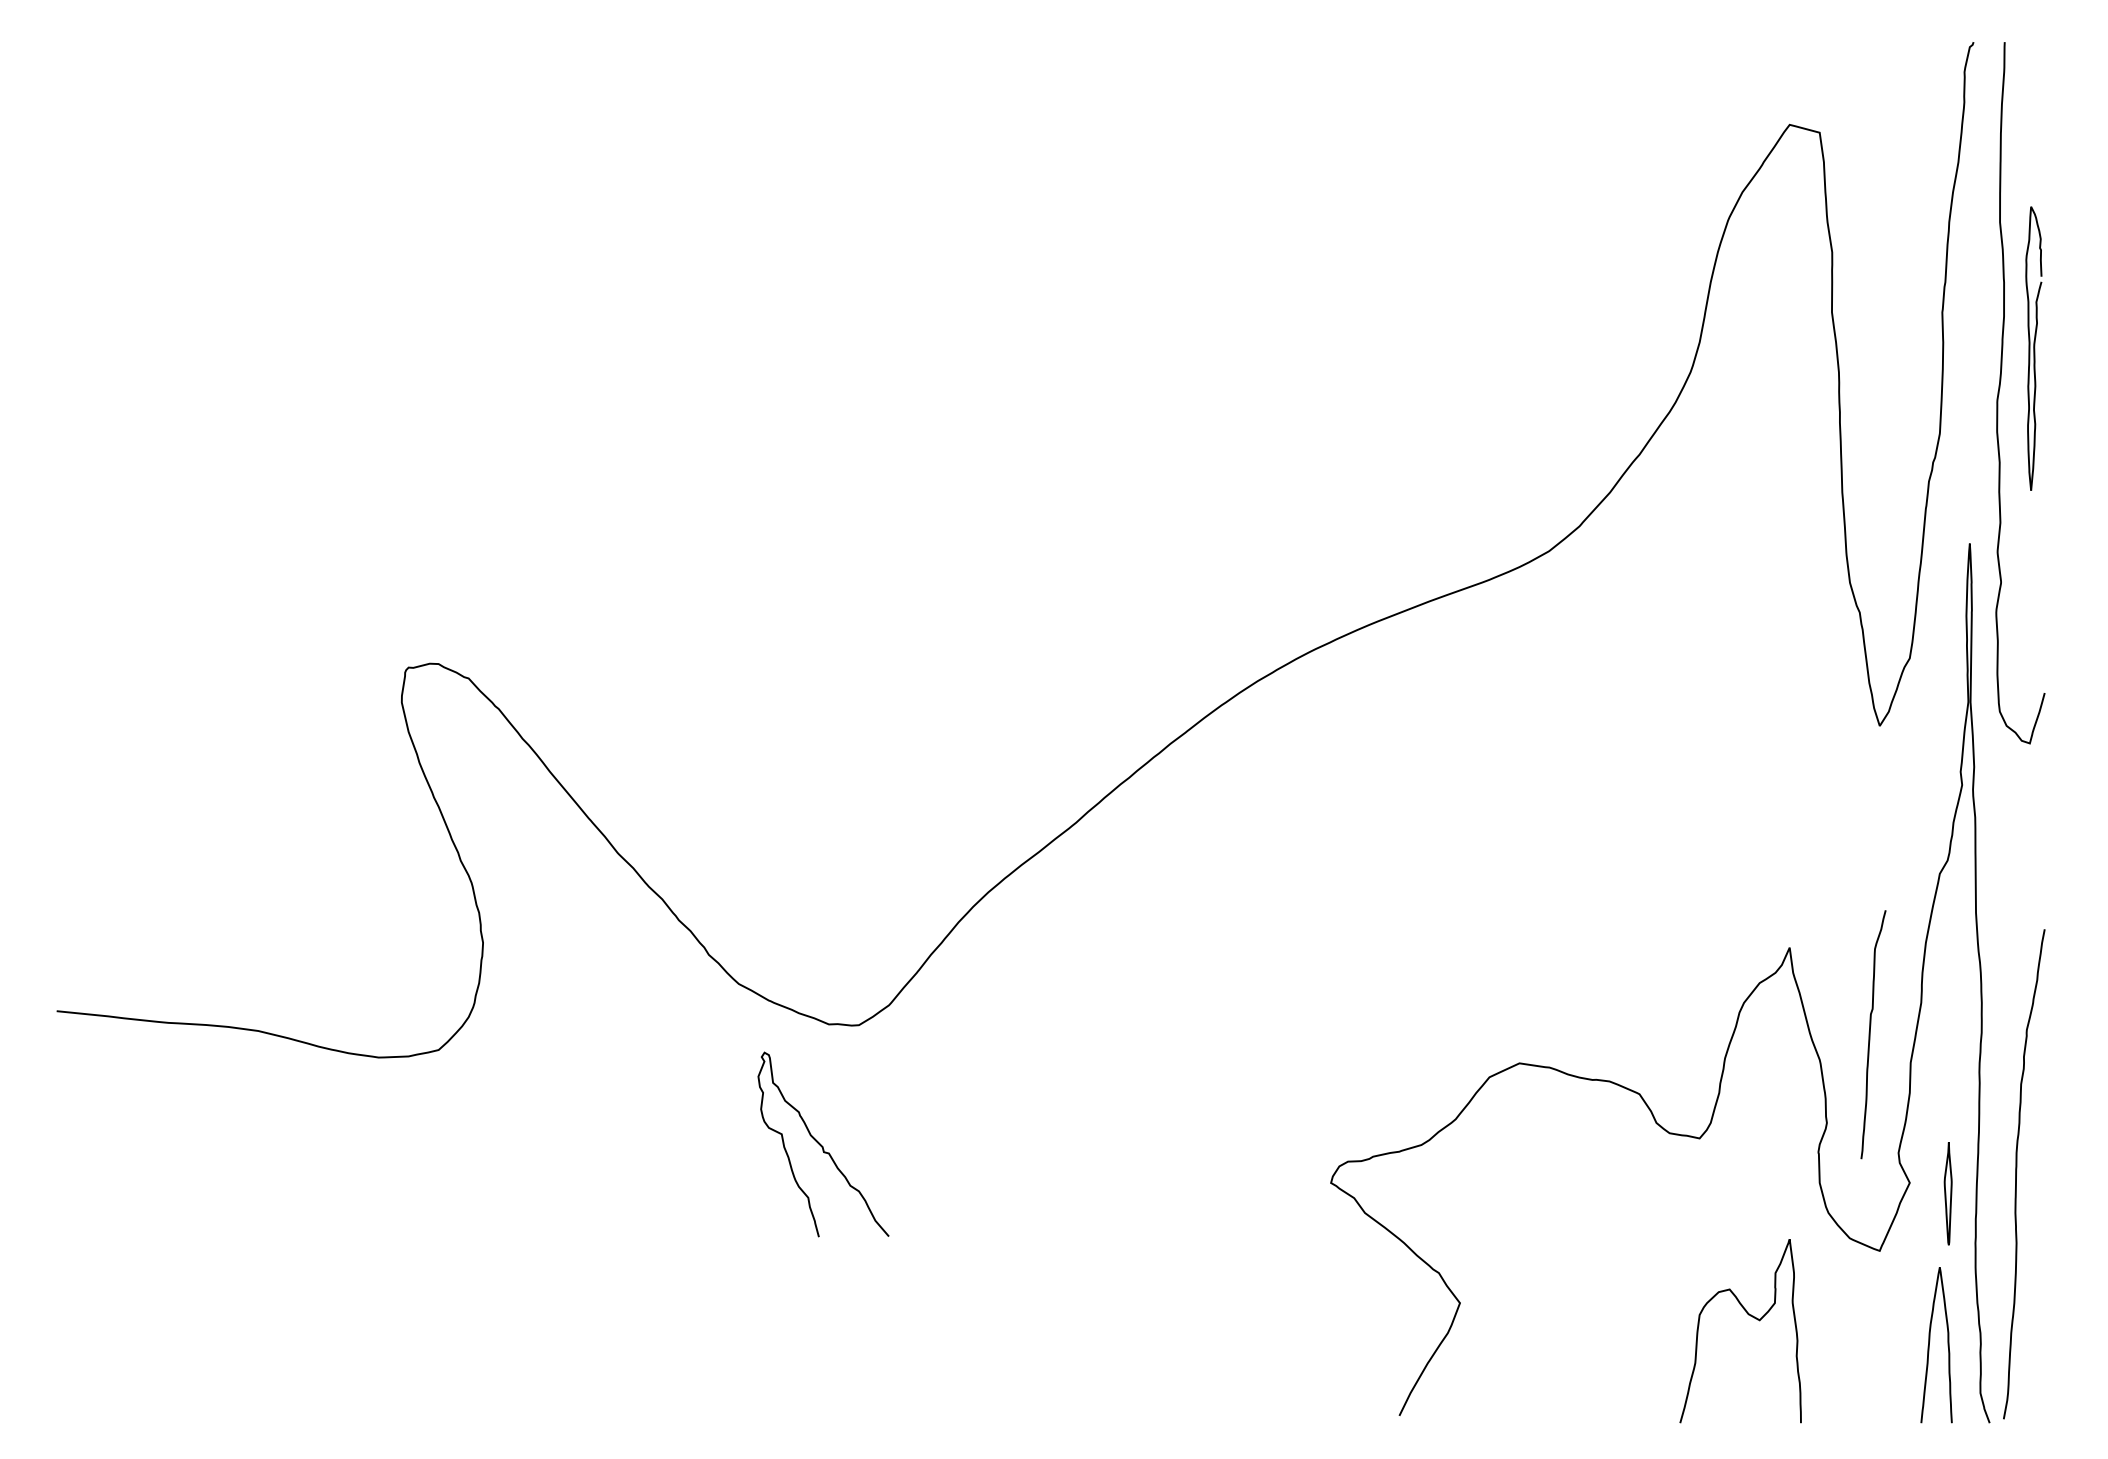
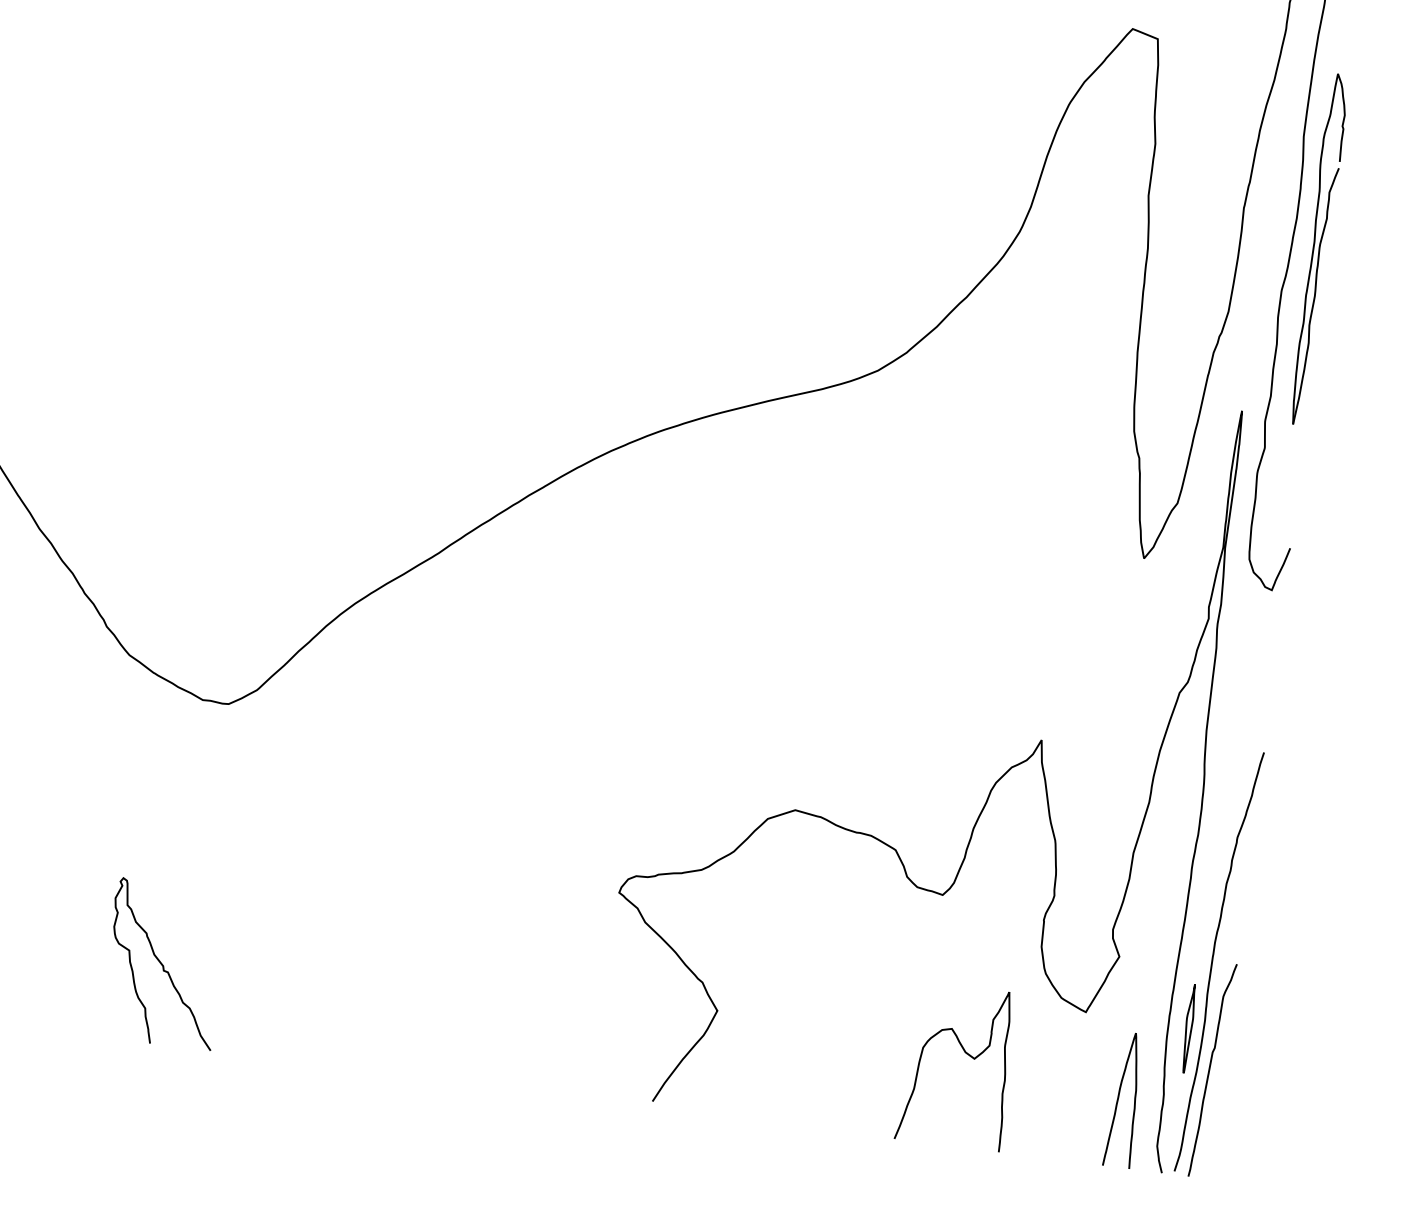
part: (2033, 348) -> (1318, 249), size x1.43
curve: (1870, 1034) -> (1210, 1069), moved
curve: (822, 1145) -> (163, 964), moved
part: (1947, 1193) -> (1188, 1028), moved

